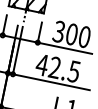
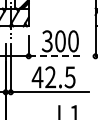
line: (64, 48) -> (56, 56), solid -> dashed

